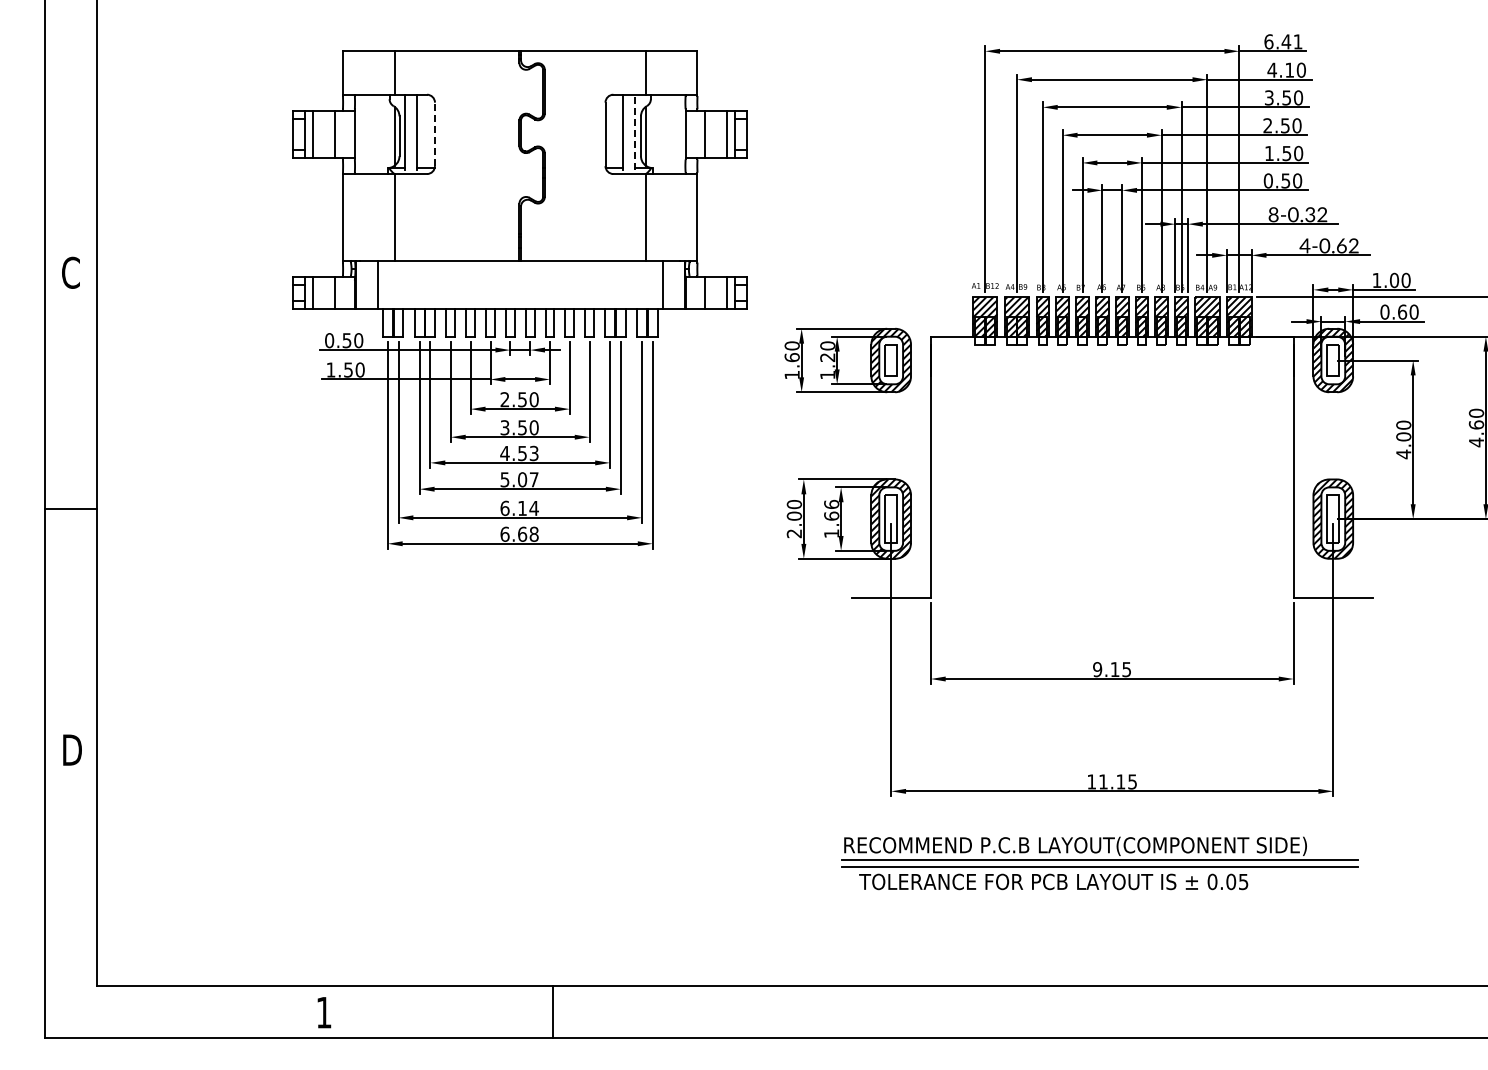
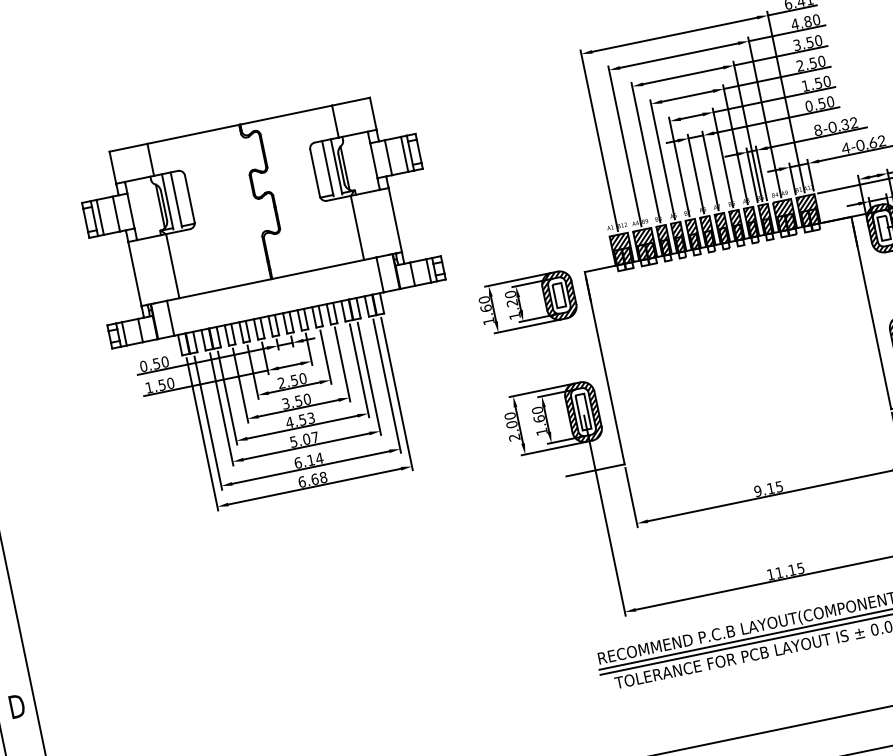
text: (1289, 69) -> (807, 21), 4.10 -> 4.80
line: (635, 132) -> (336, 166), dashed -> solid
line: (434, 134) -> (189, 199), dashed -> solid
text: (831, 503) -> (537, 409), 1.66 -> 1.60

